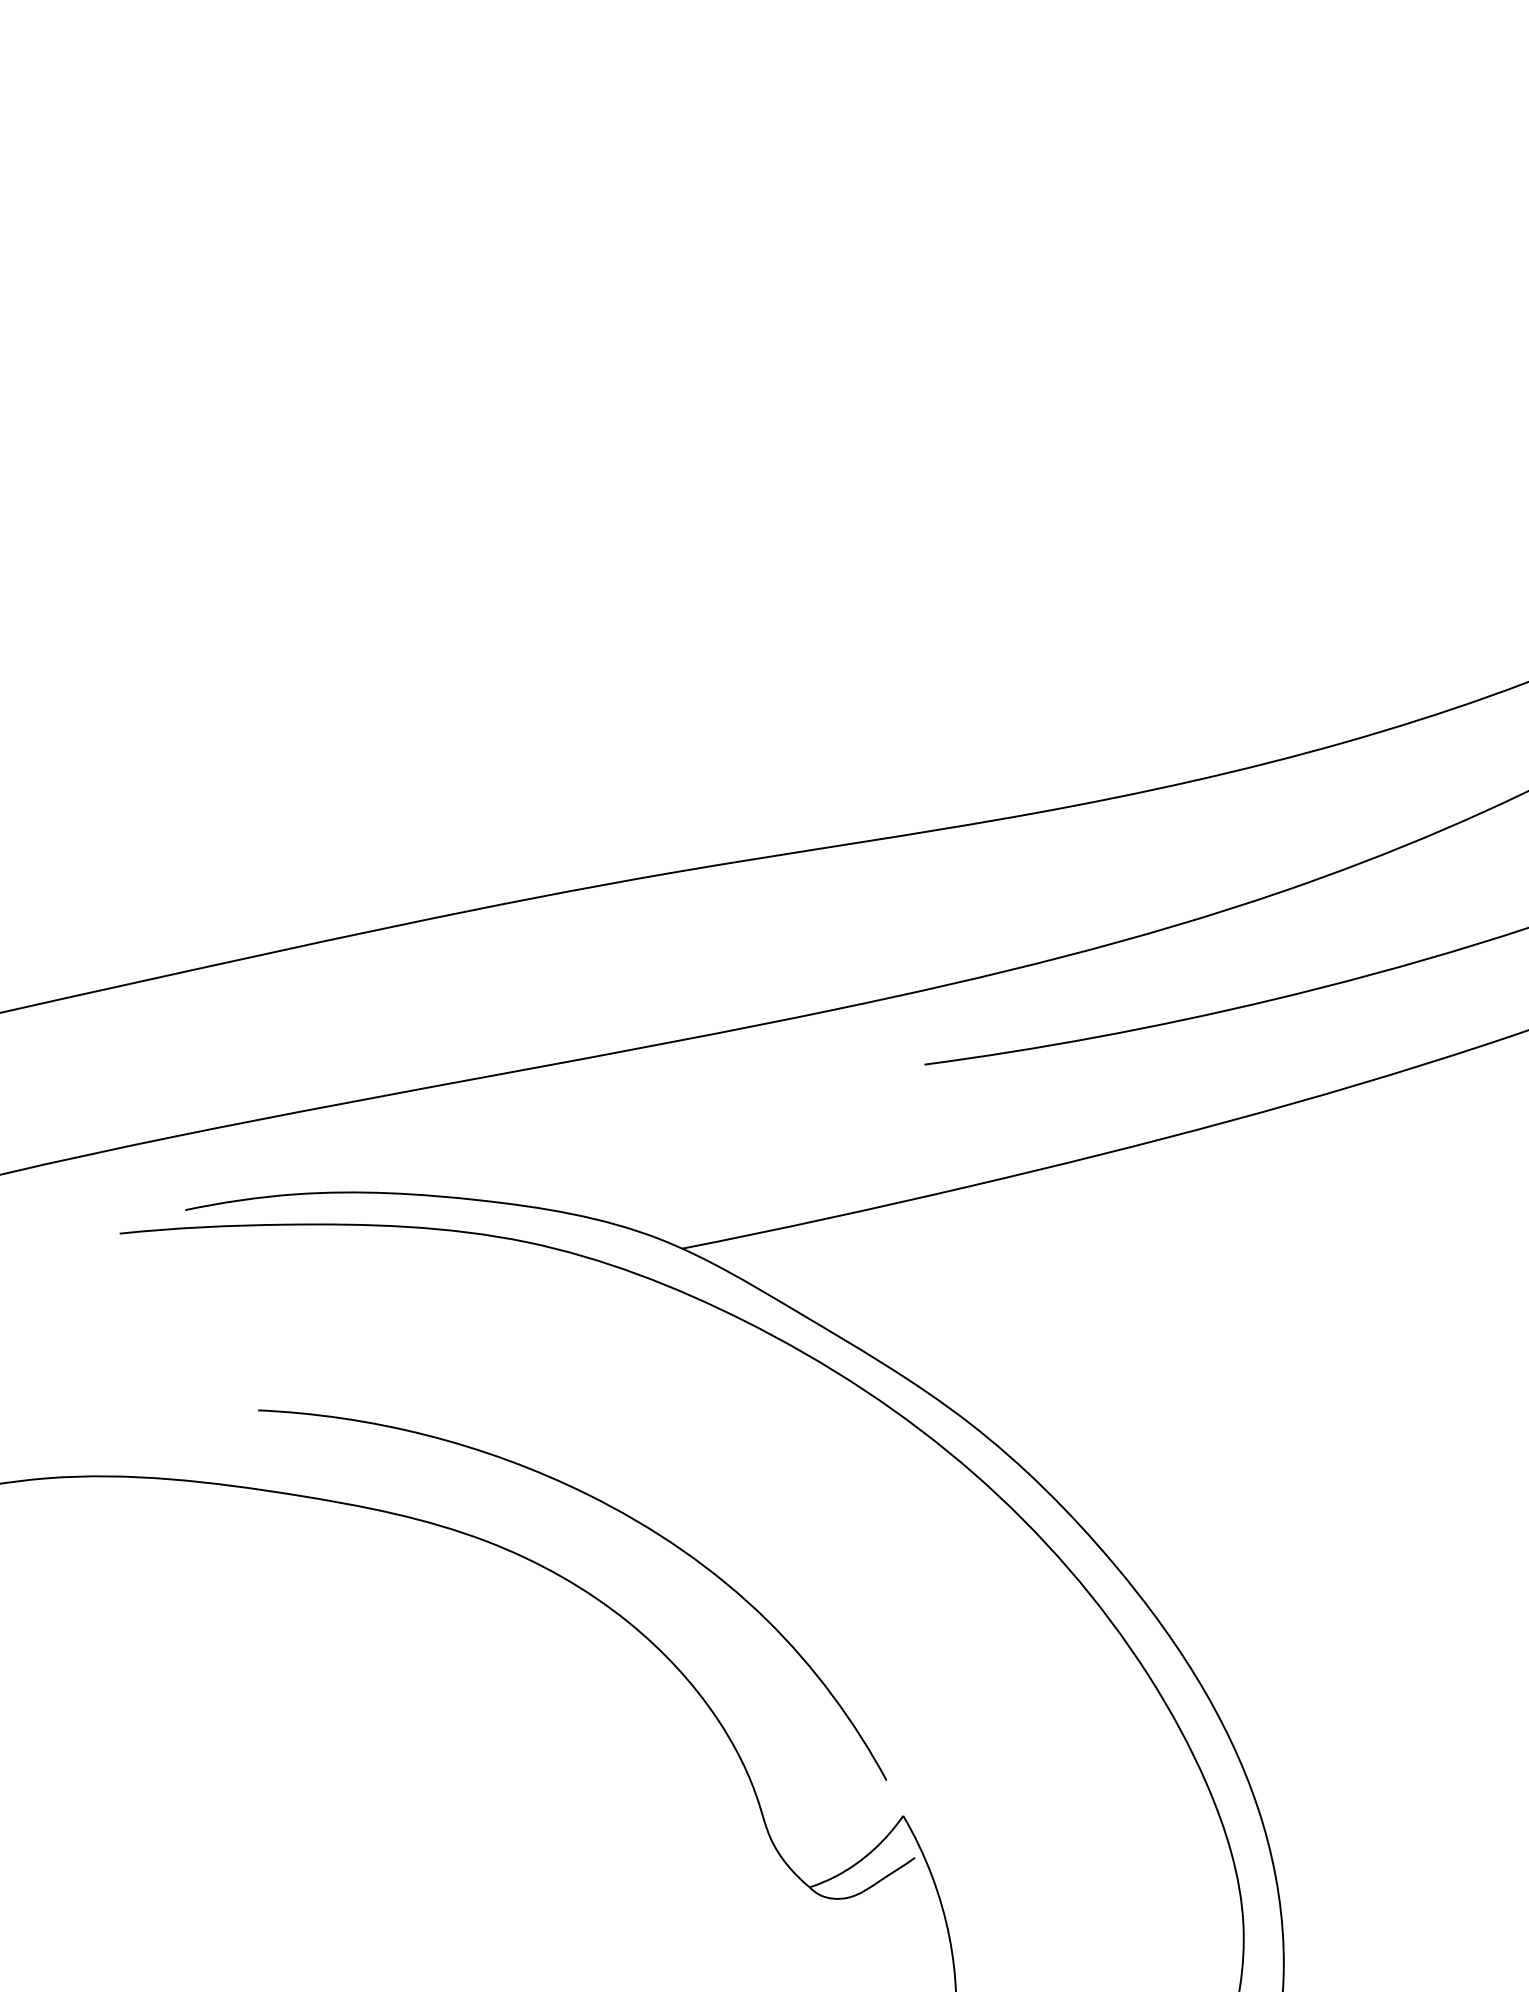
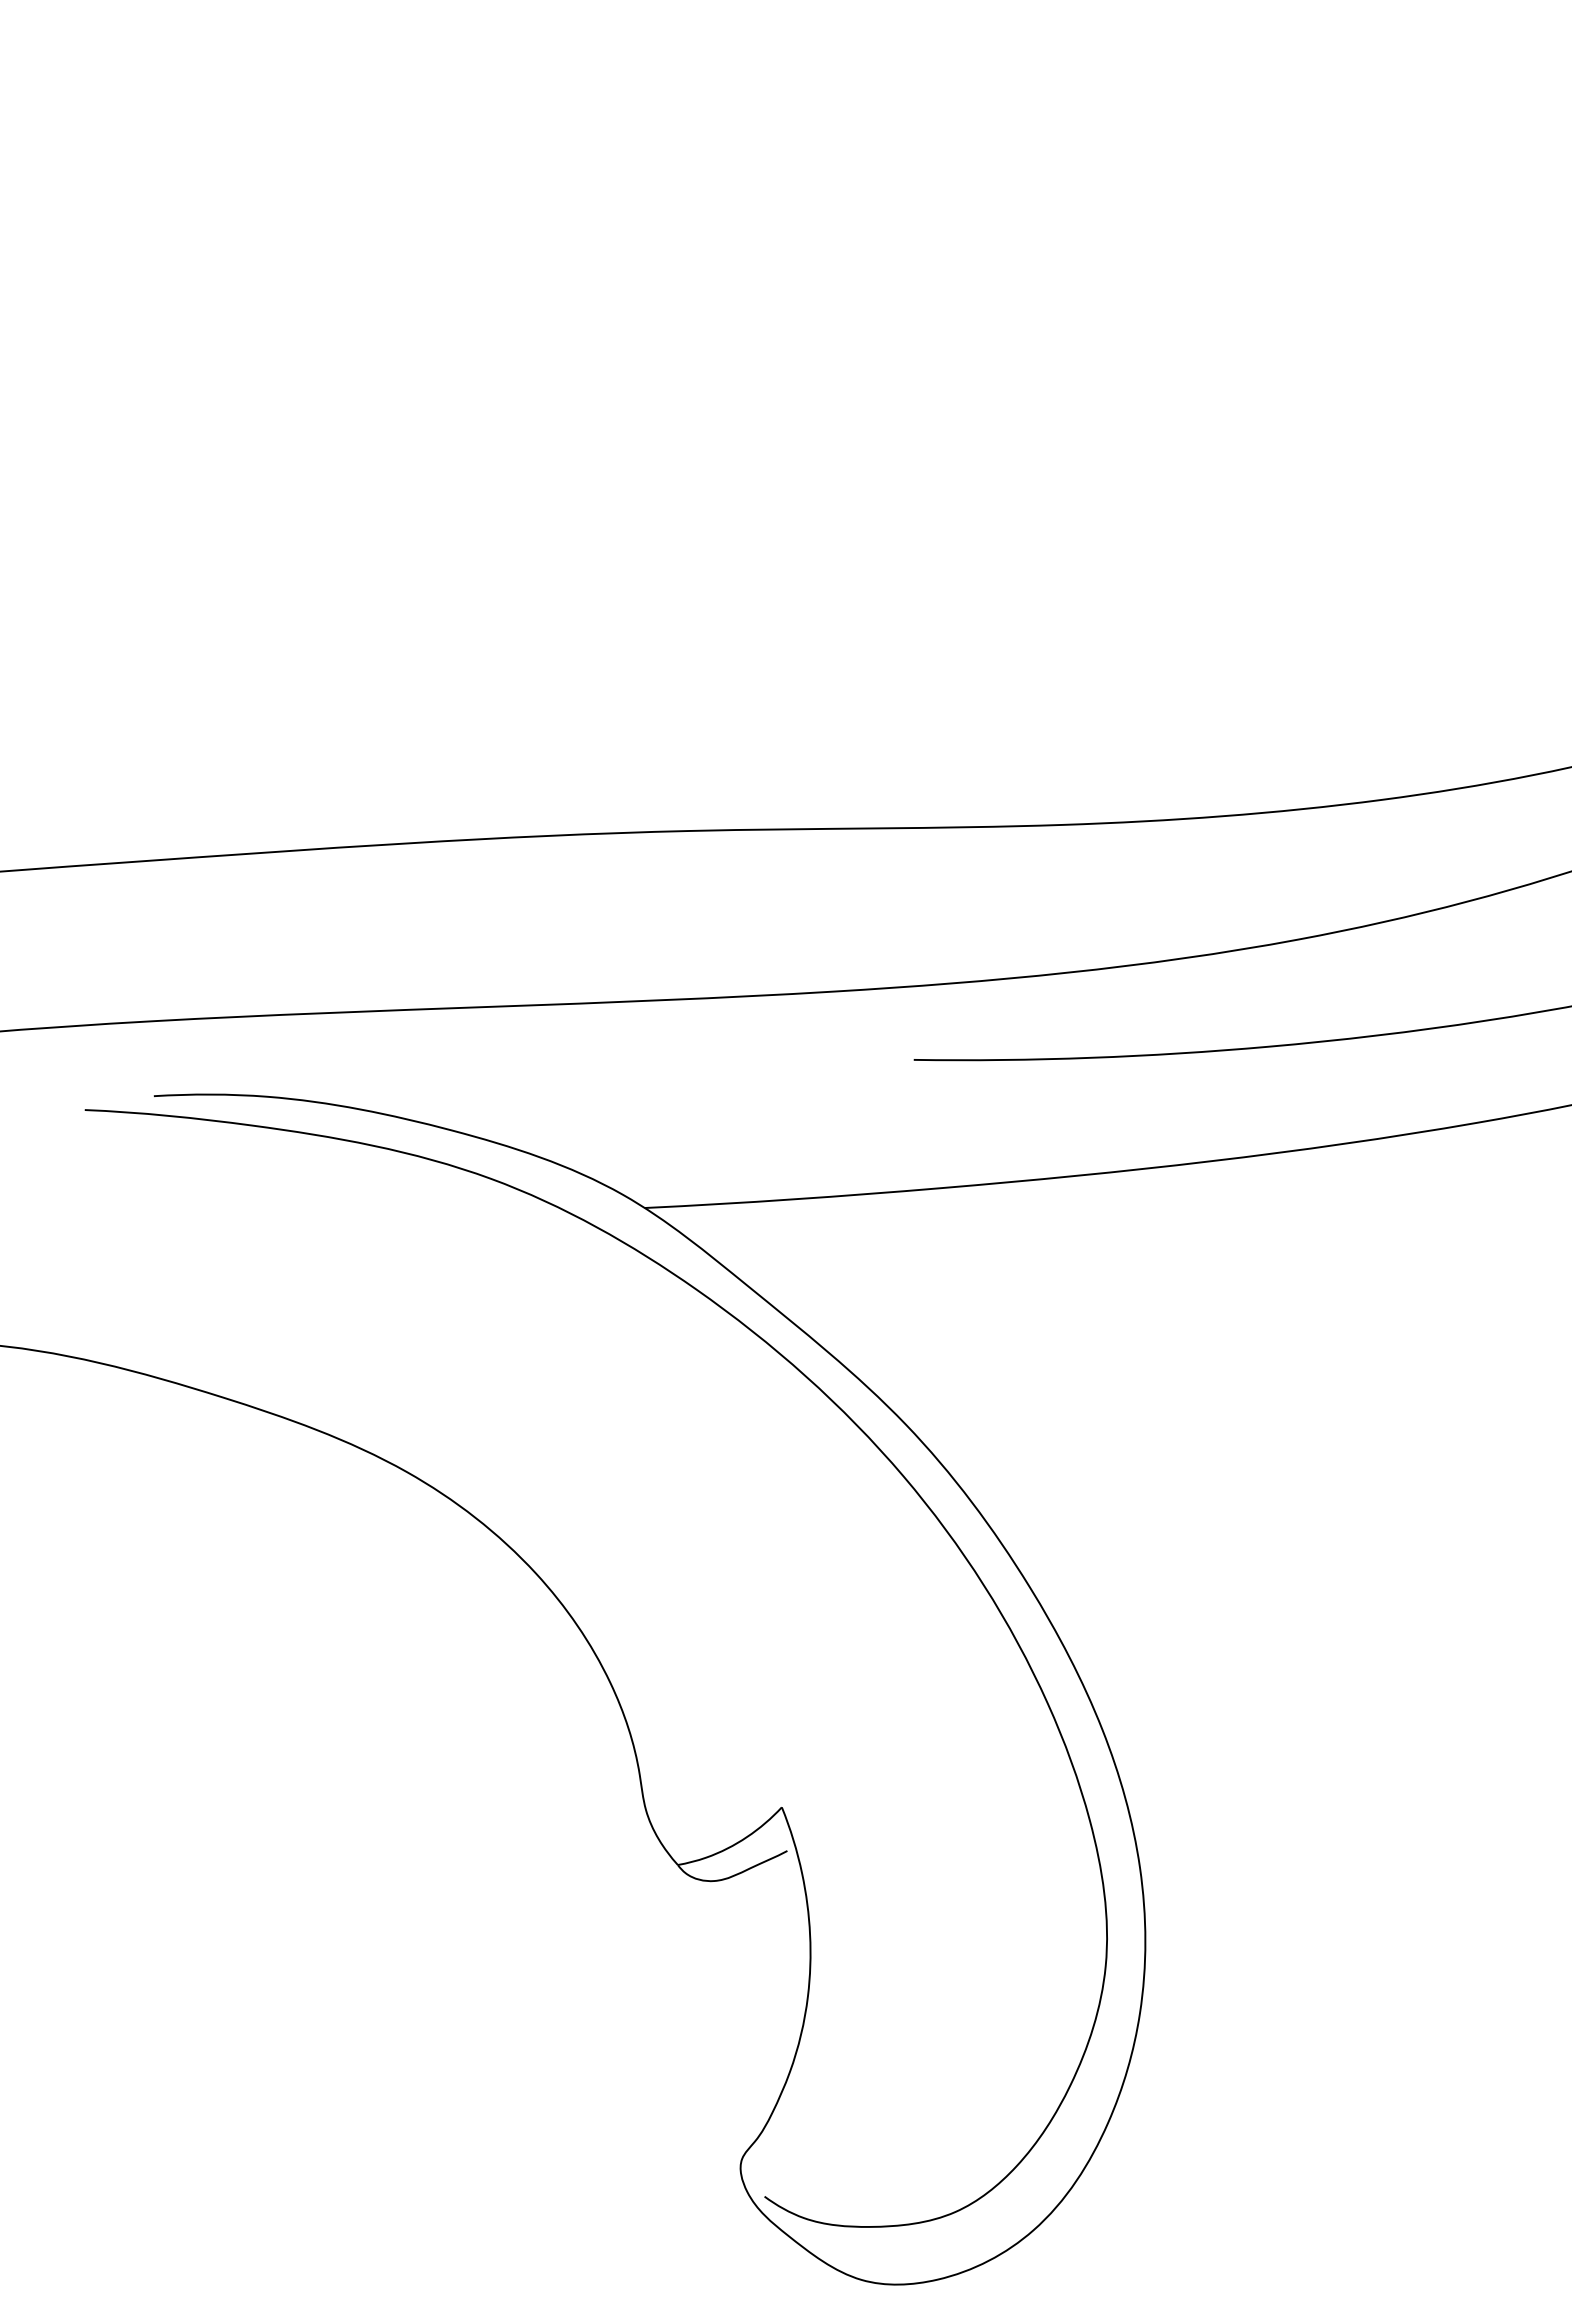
curve: (616, 1511) -> (540, 1460), removed

